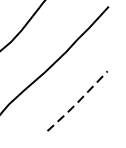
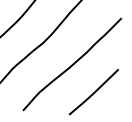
line: (78, 102) -> (94, 93), dashed -> solid

